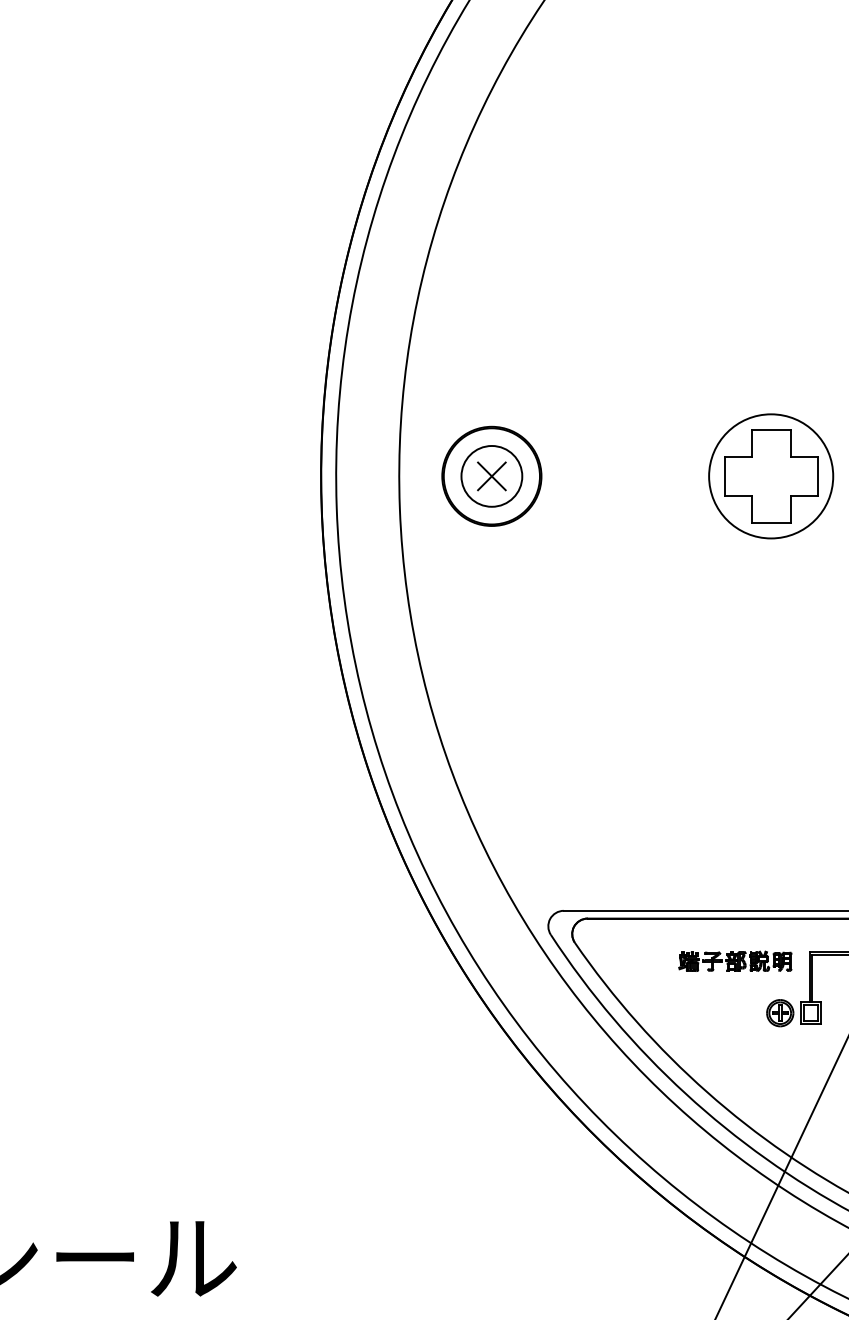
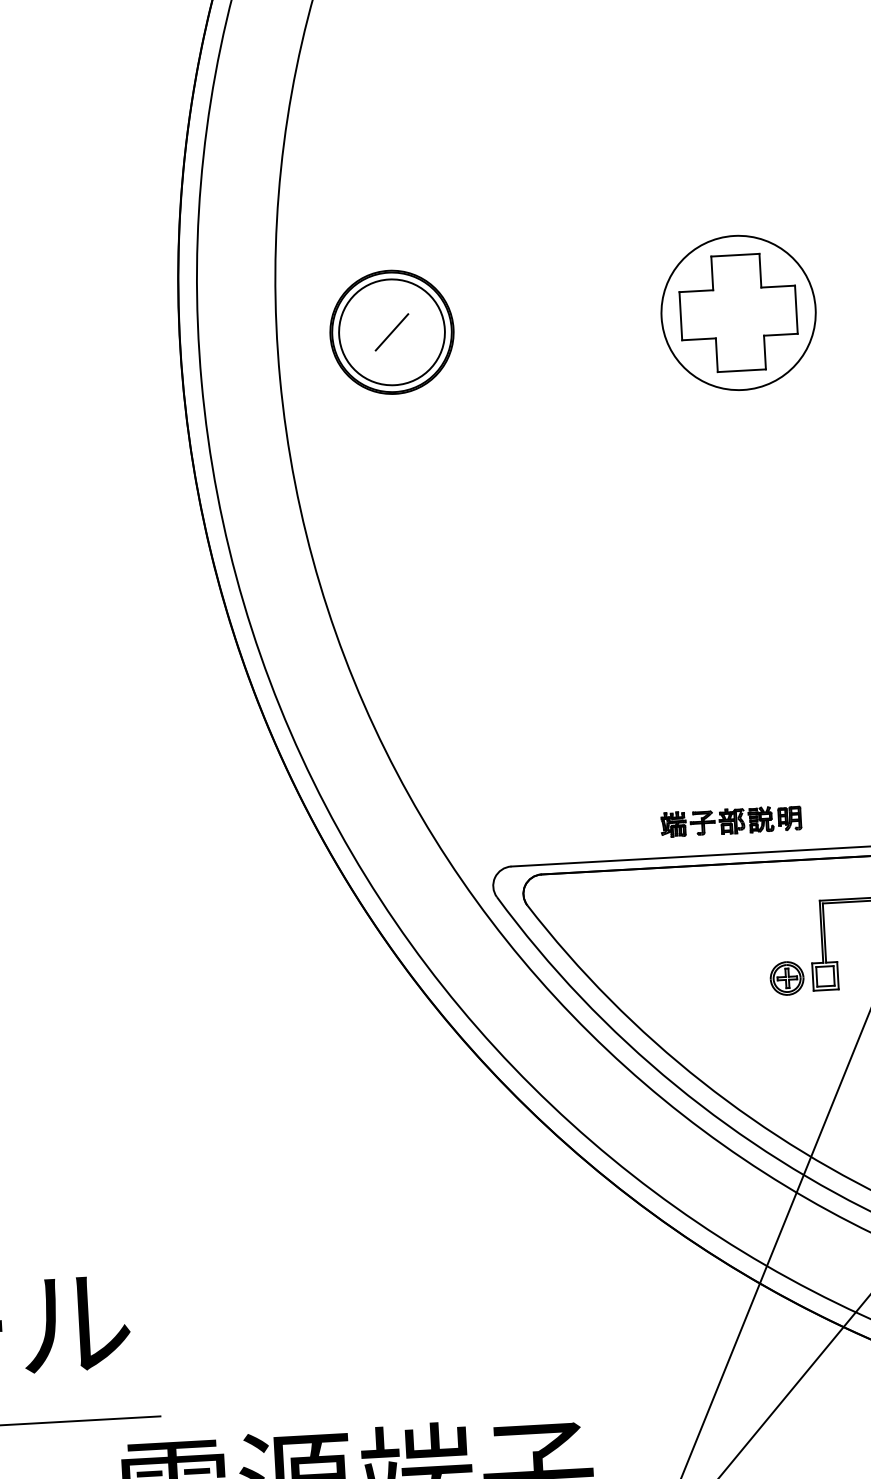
circle: (491, 475) -> (391, 331), size x1.4
line: (491, 476) -> (391, 332), removed
part: (735, 960) -> (731, 820), moved

